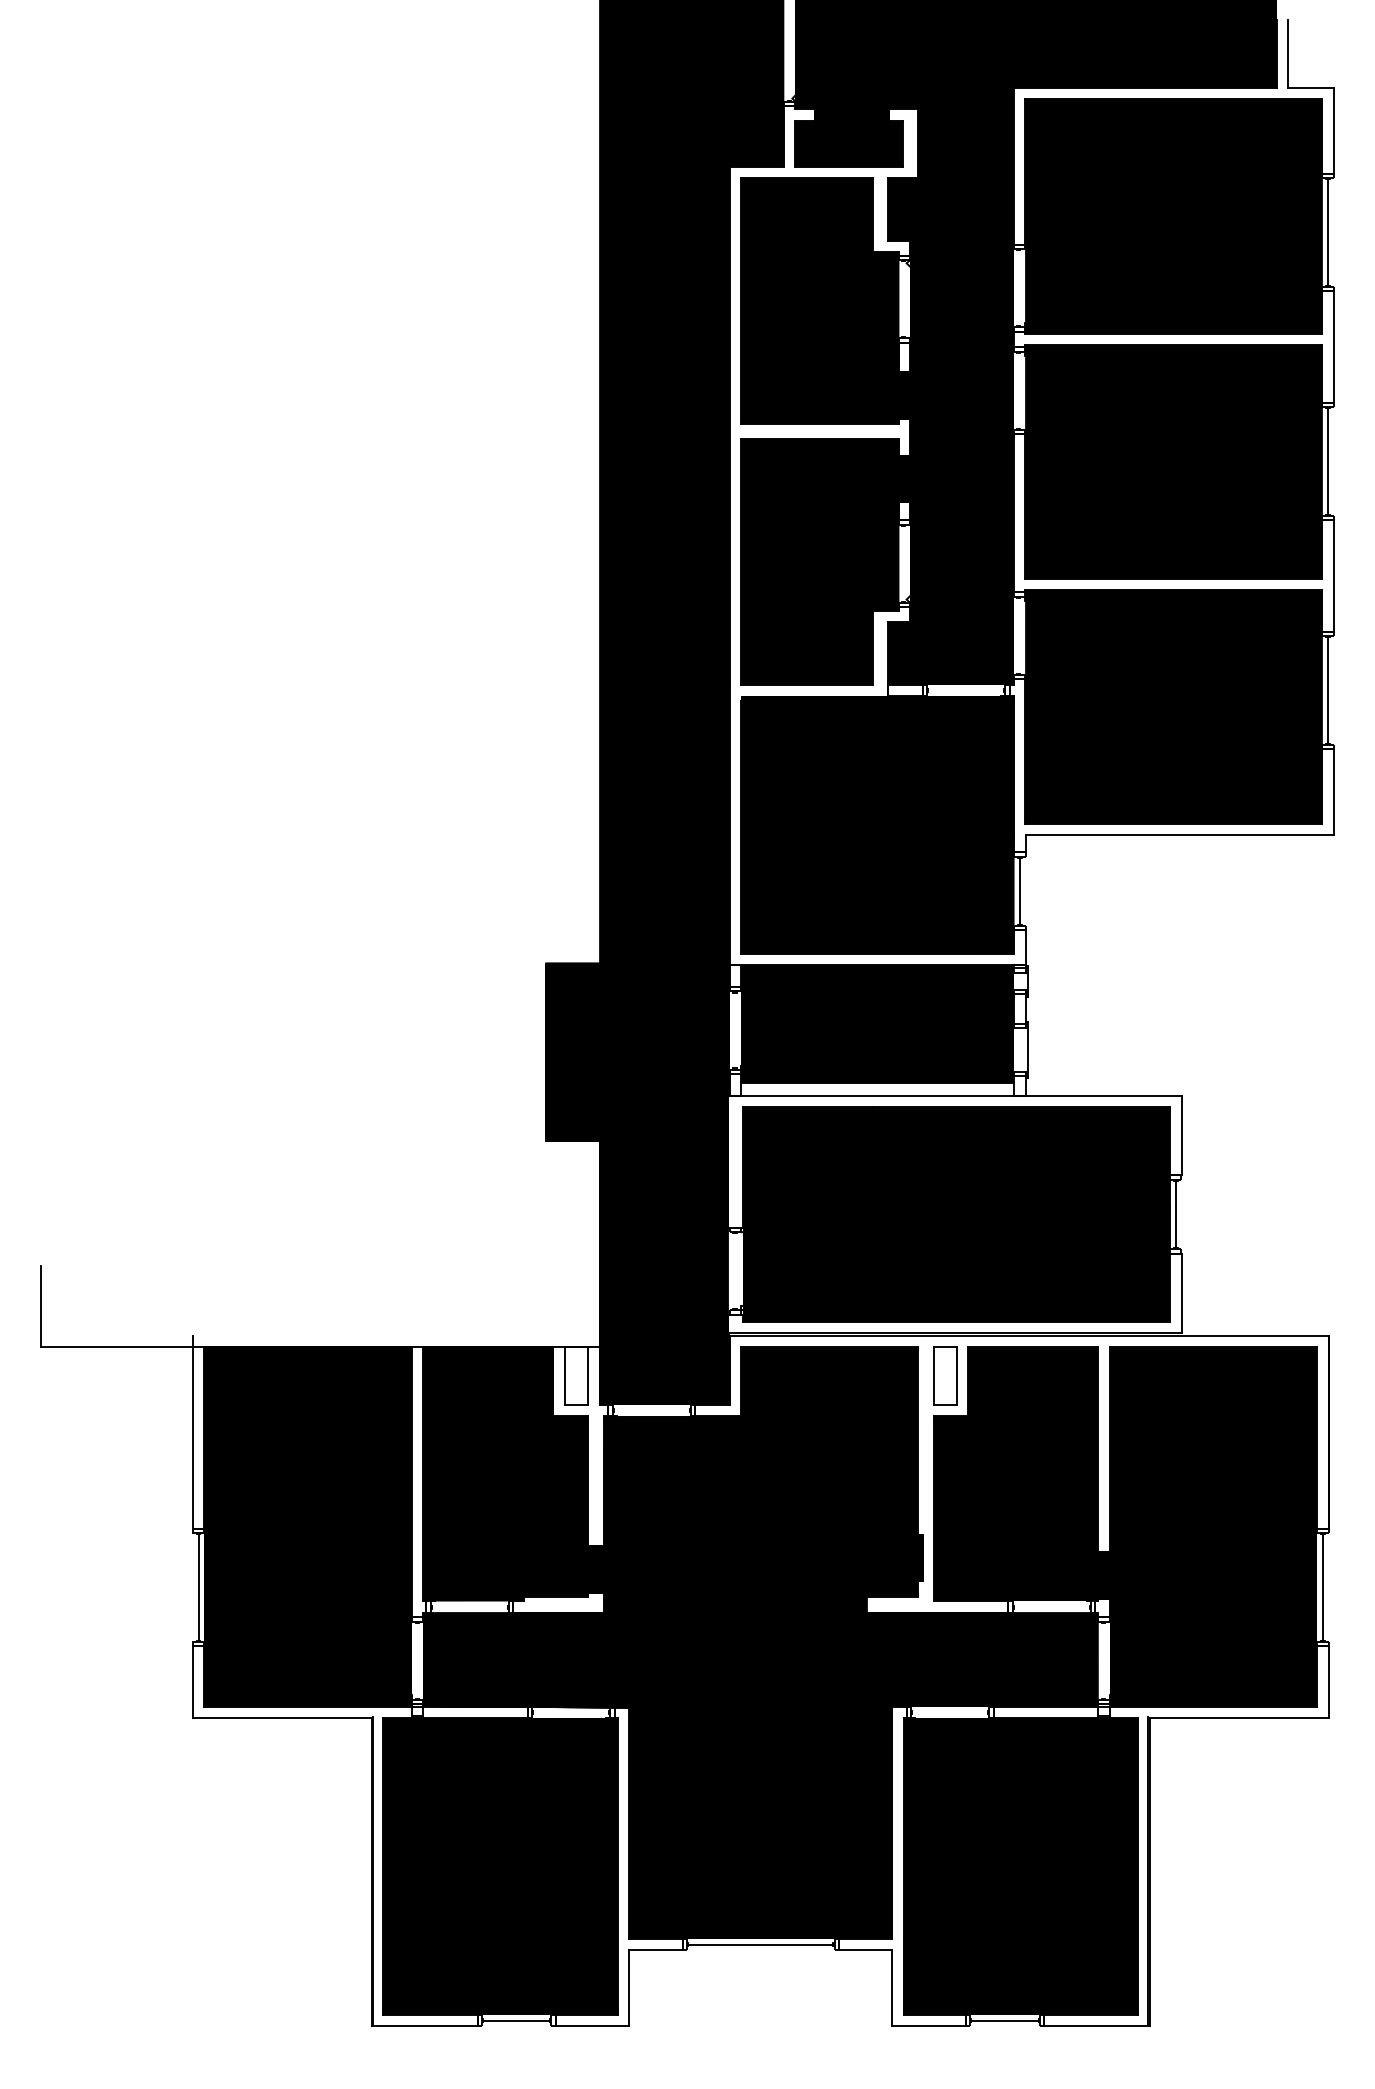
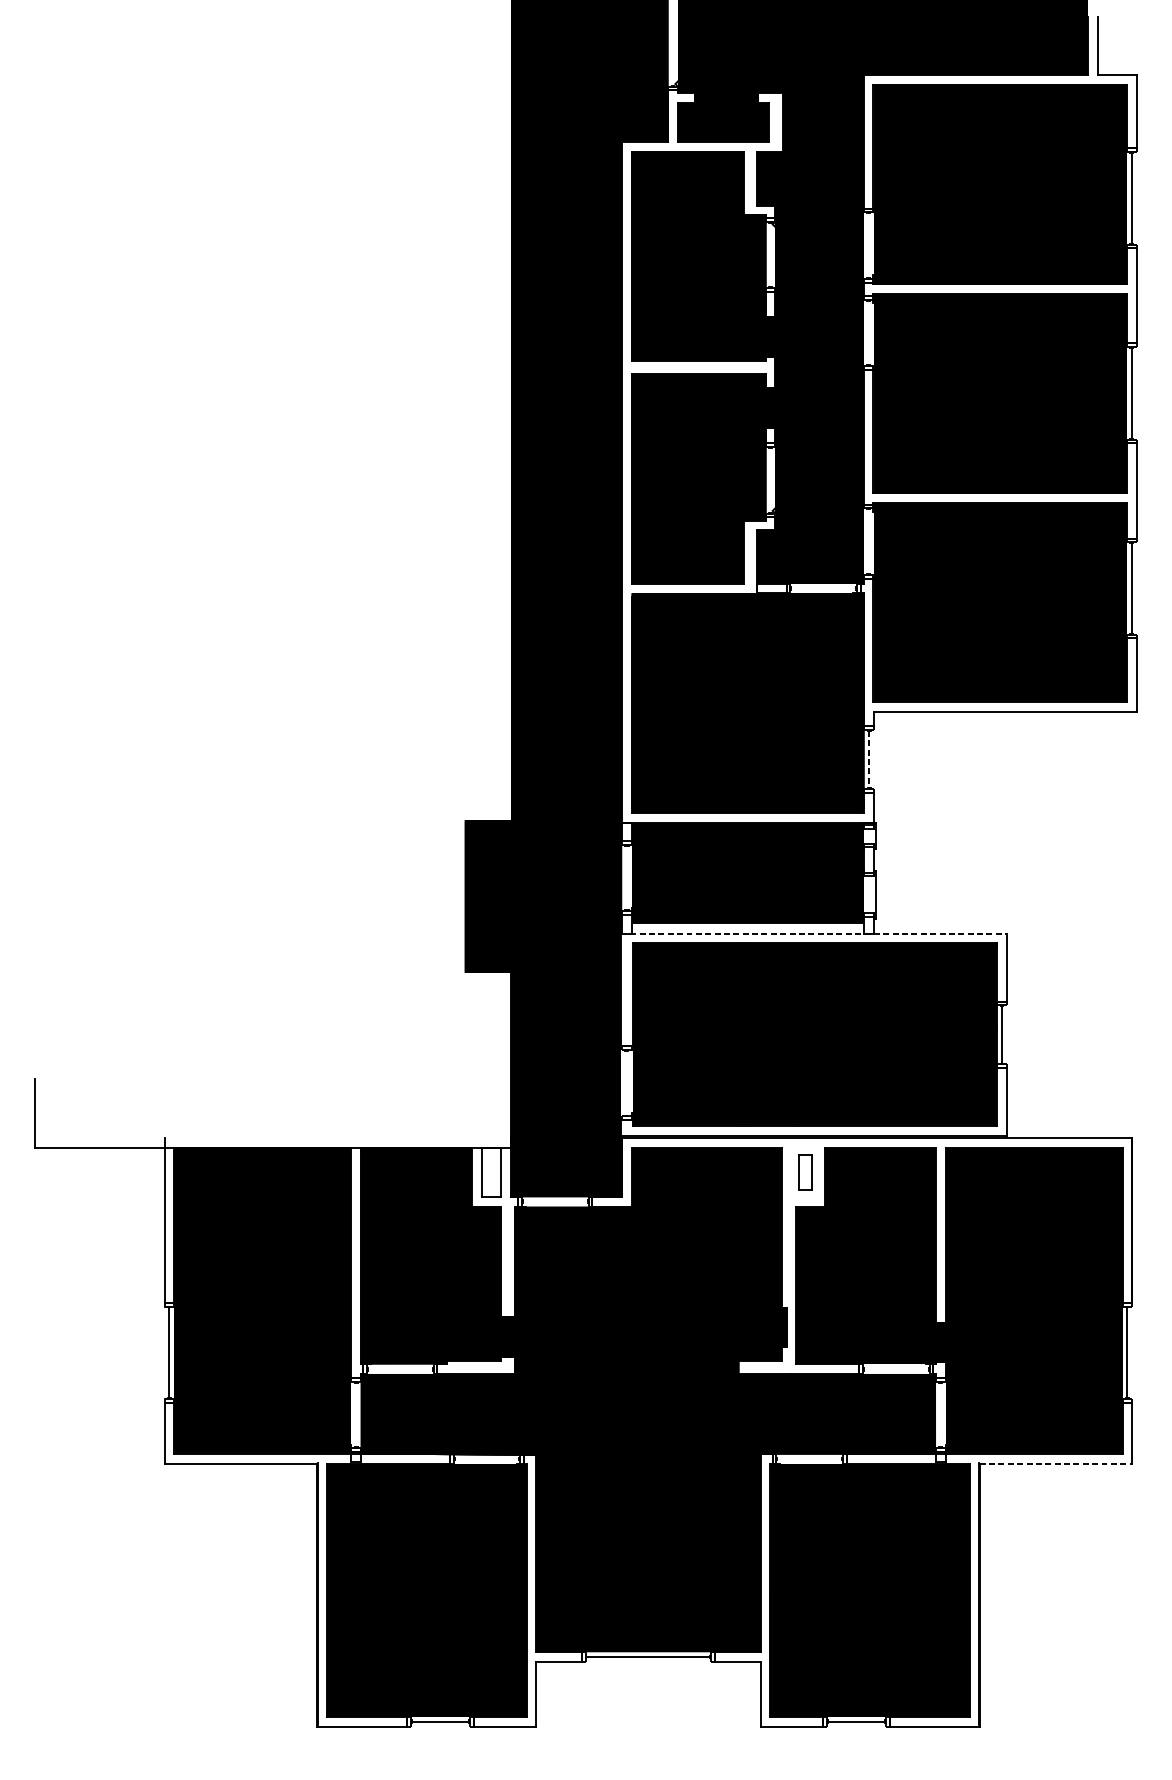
line: (1019, 891) -> (868, 759), solid -> dashed
line: (955, 1095) -> (814, 933), solid -> dashed
part: (945, 1375) -> (805, 1172), size x0.7
line: (1239, 1718) -> (1056, 1464), solid -> dashed

